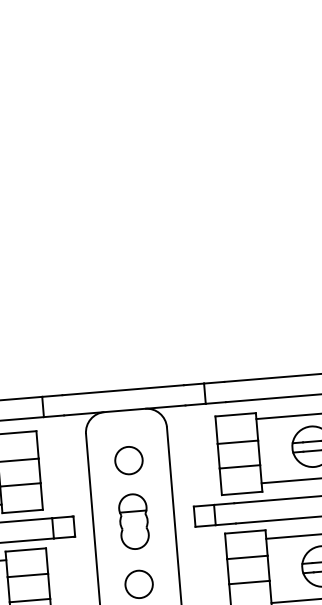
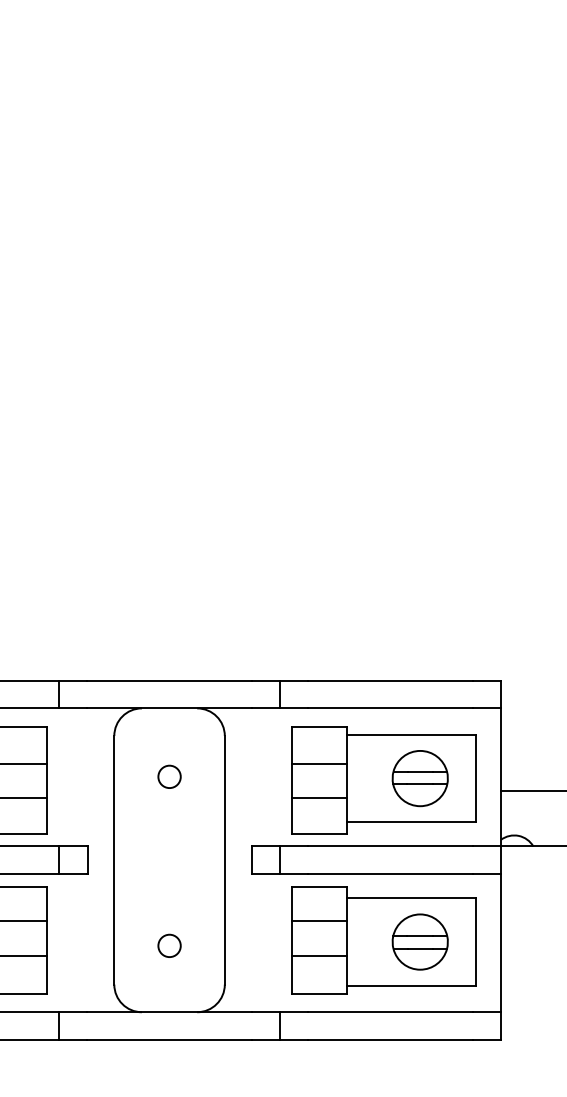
circle: (128, 460) -> (169, 776), size x0.6
part: (133, 521) -> (169, 860), removed
circle: (139, 584) -> (169, 945), size x0.6

